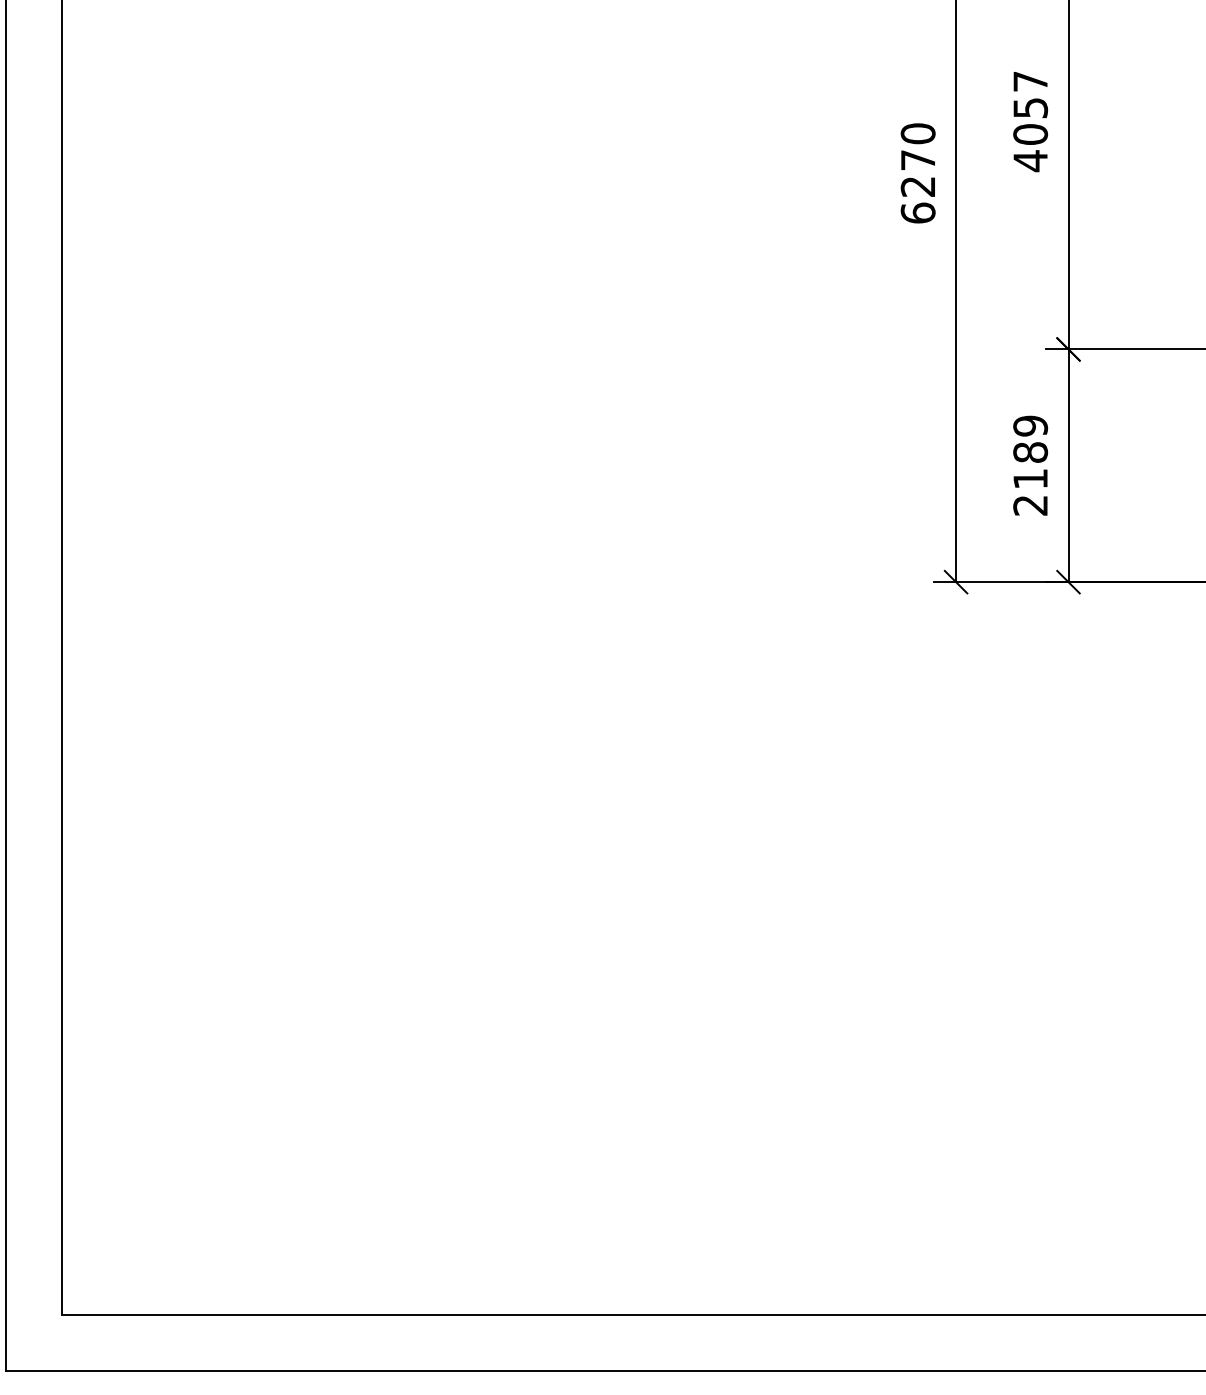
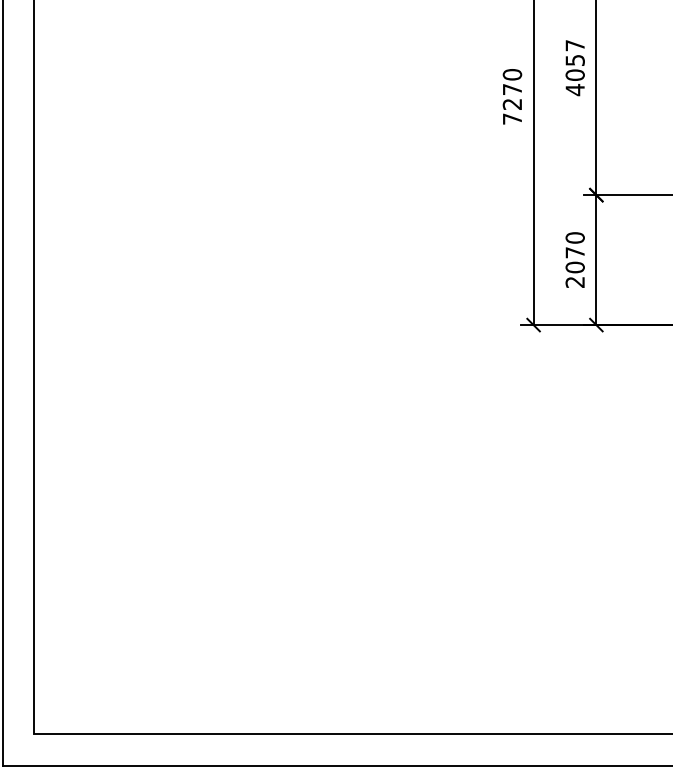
text: (918, 212) -> (512, 118), 6270 -> 7270
text: (1029, 452) -> (574, 252), 2189 -> 2070

